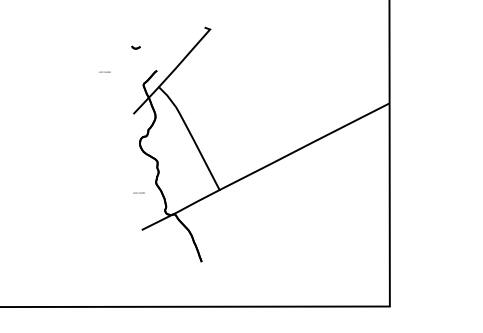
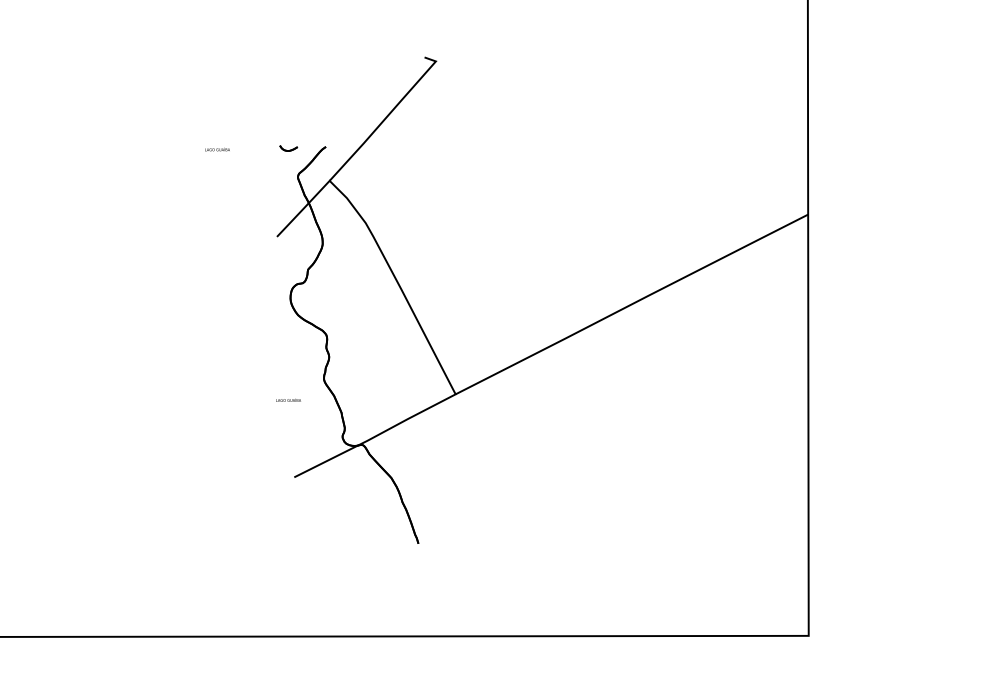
part: (135, 47) -> (287, 148), moved

